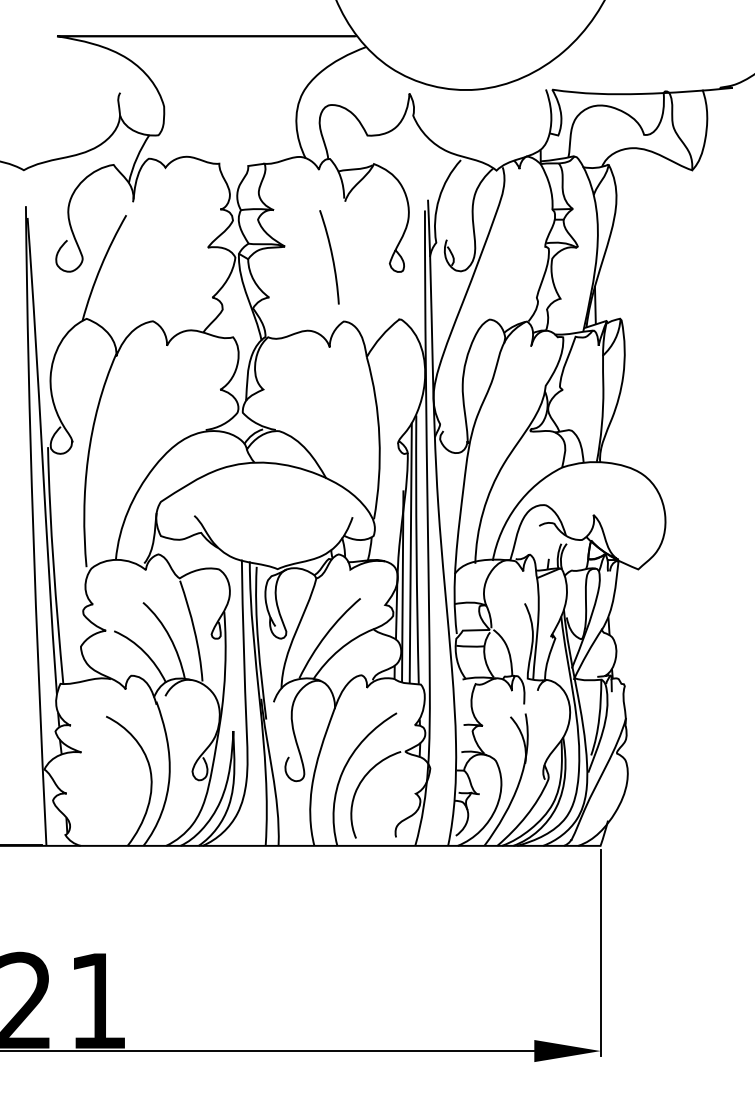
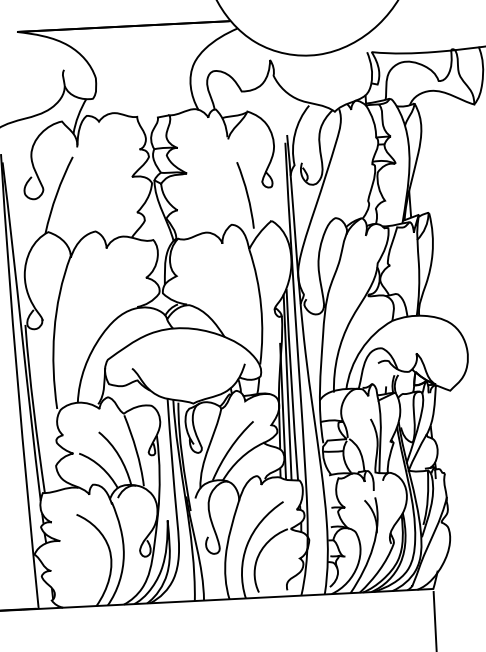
curve: (331, 257) -> (246, 195), moved

